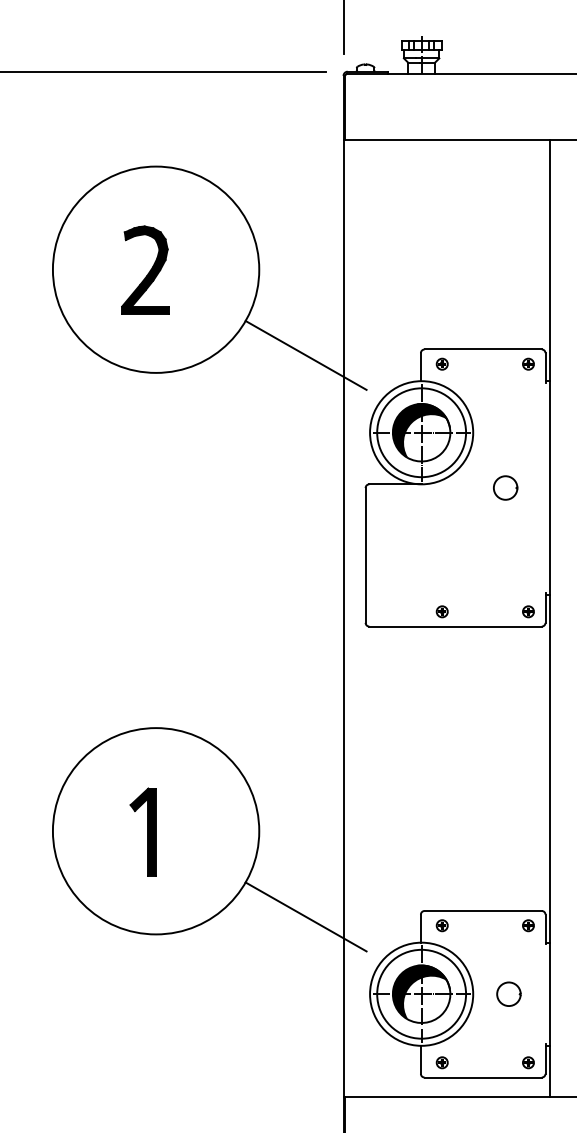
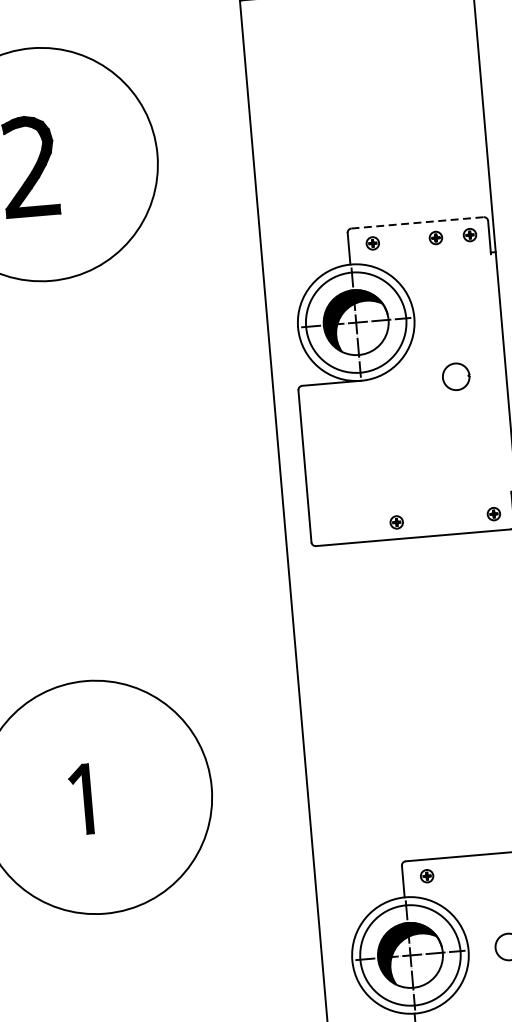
line: (483, 349) -> (417, 222), solid -> dashed
line: (305, 354) -> (217, 245), removed
part: (497, 363) -> (435, 237), added
part: (142, 831) -> (80, 798), size x0.7
line: (305, 916) -> (272, 879), removed

